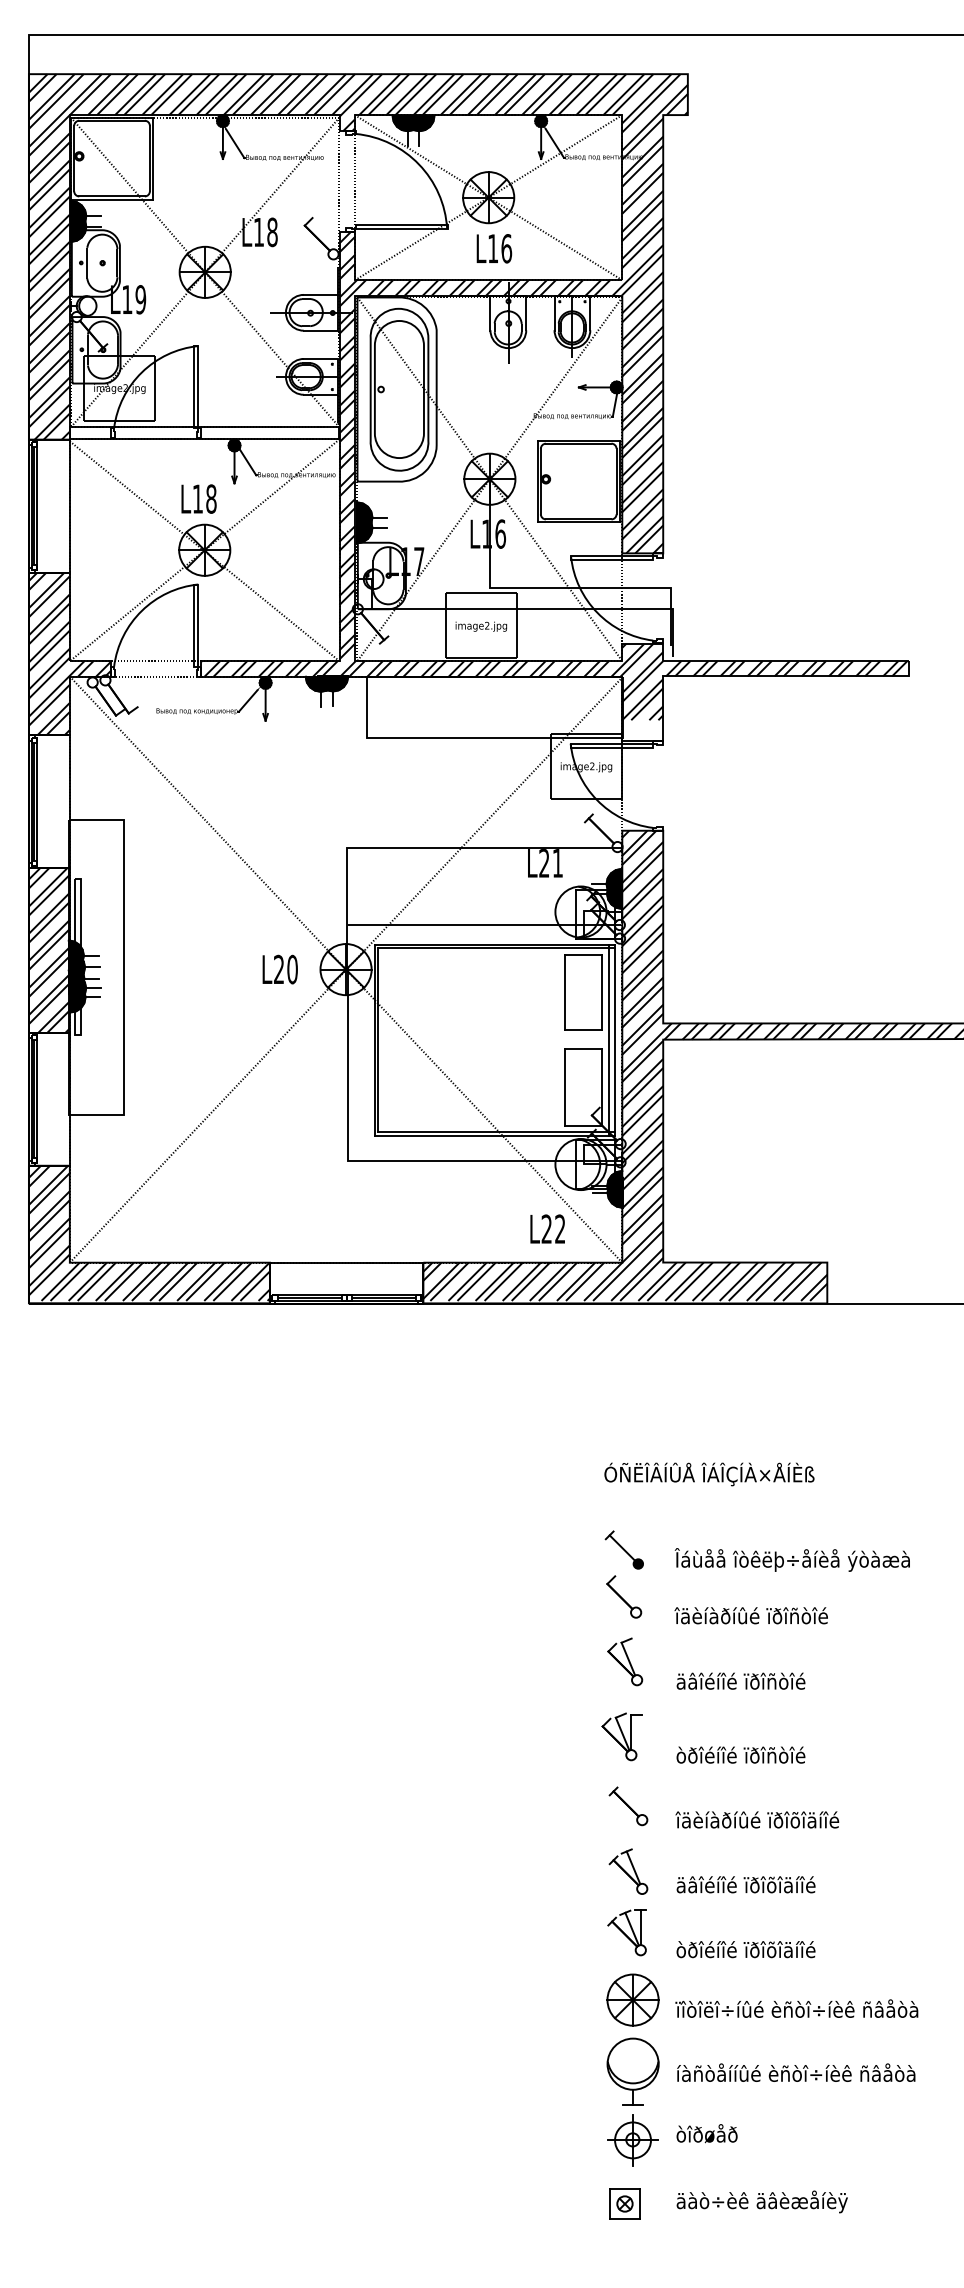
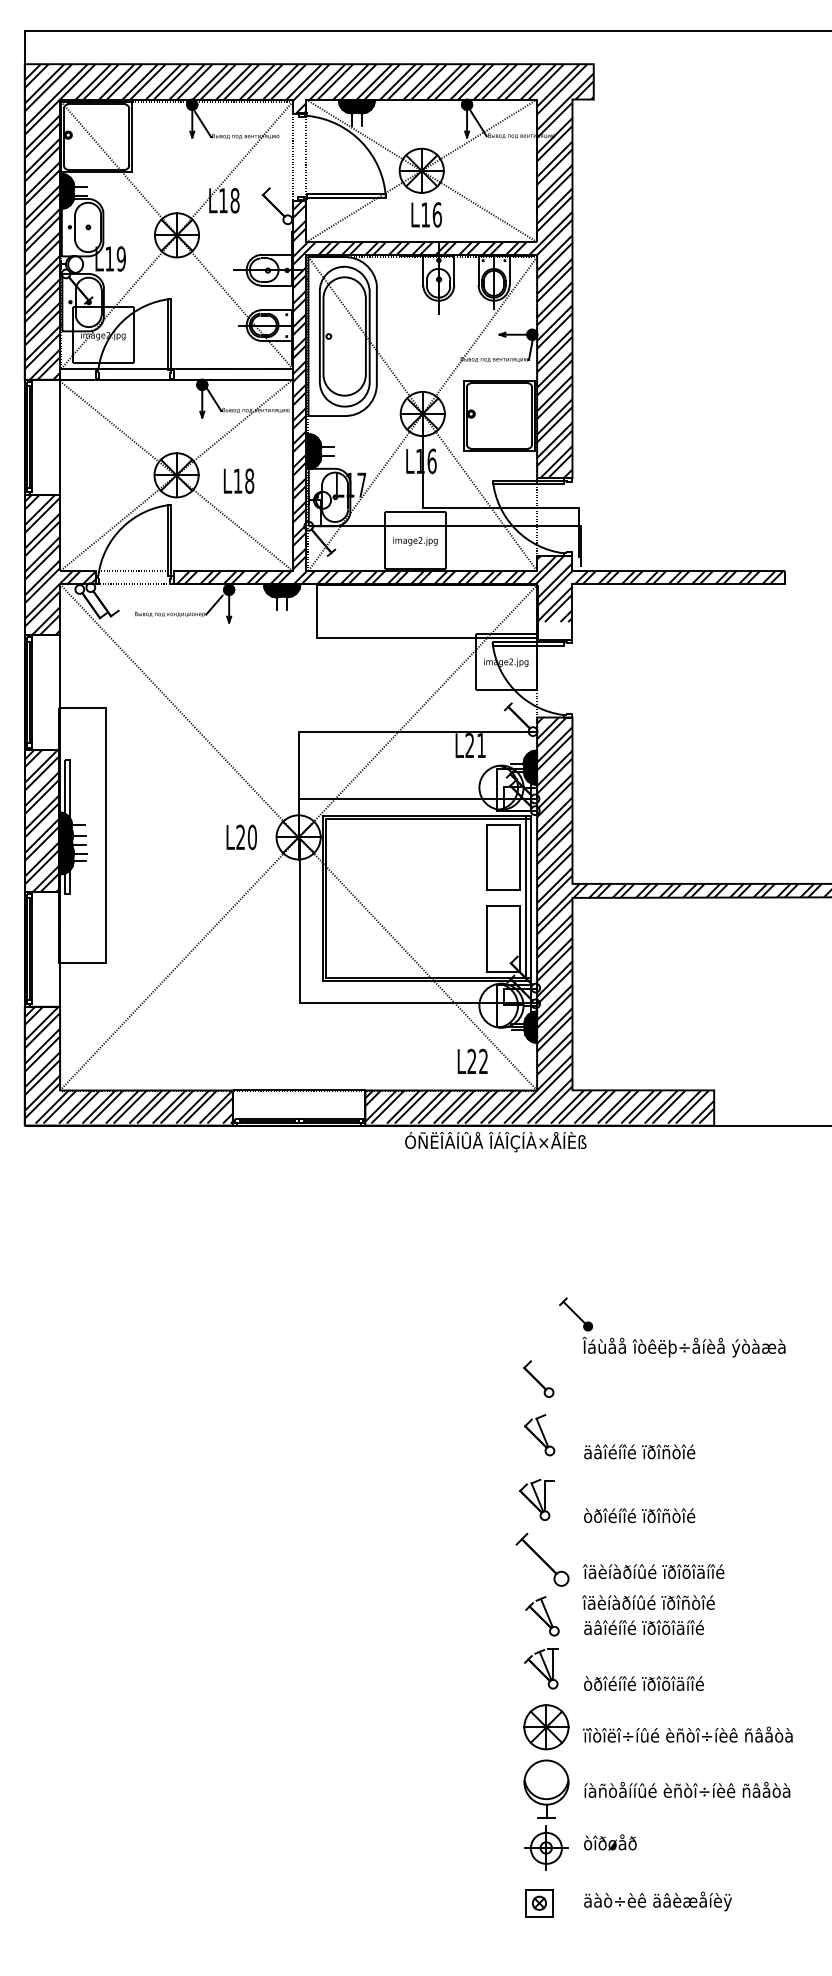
text: (198, 498) -> (238, 480), moved
text: (709, 1474) -> (495, 1142), moved
part: (623, 1549) -> (575, 1313), moved
text: (750, 1615) -> (647, 1602), moved
part: (628, 1806) -> (542, 1560), size x1.6

